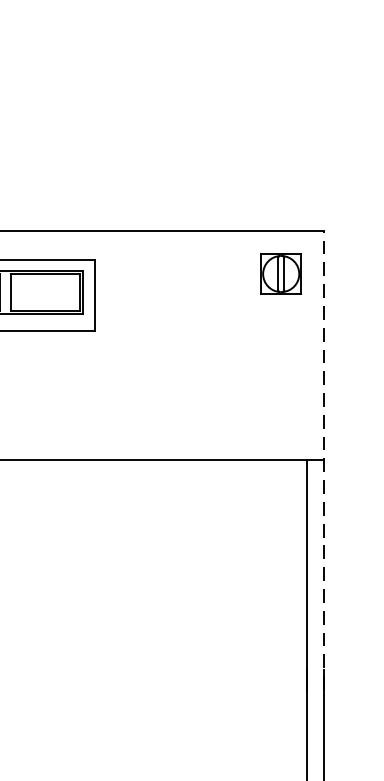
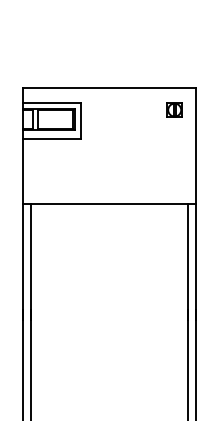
part: (280, 272) -> (174, 109), size x0.71
line: (324, 460) -> (196, 204), dashed -> solid

